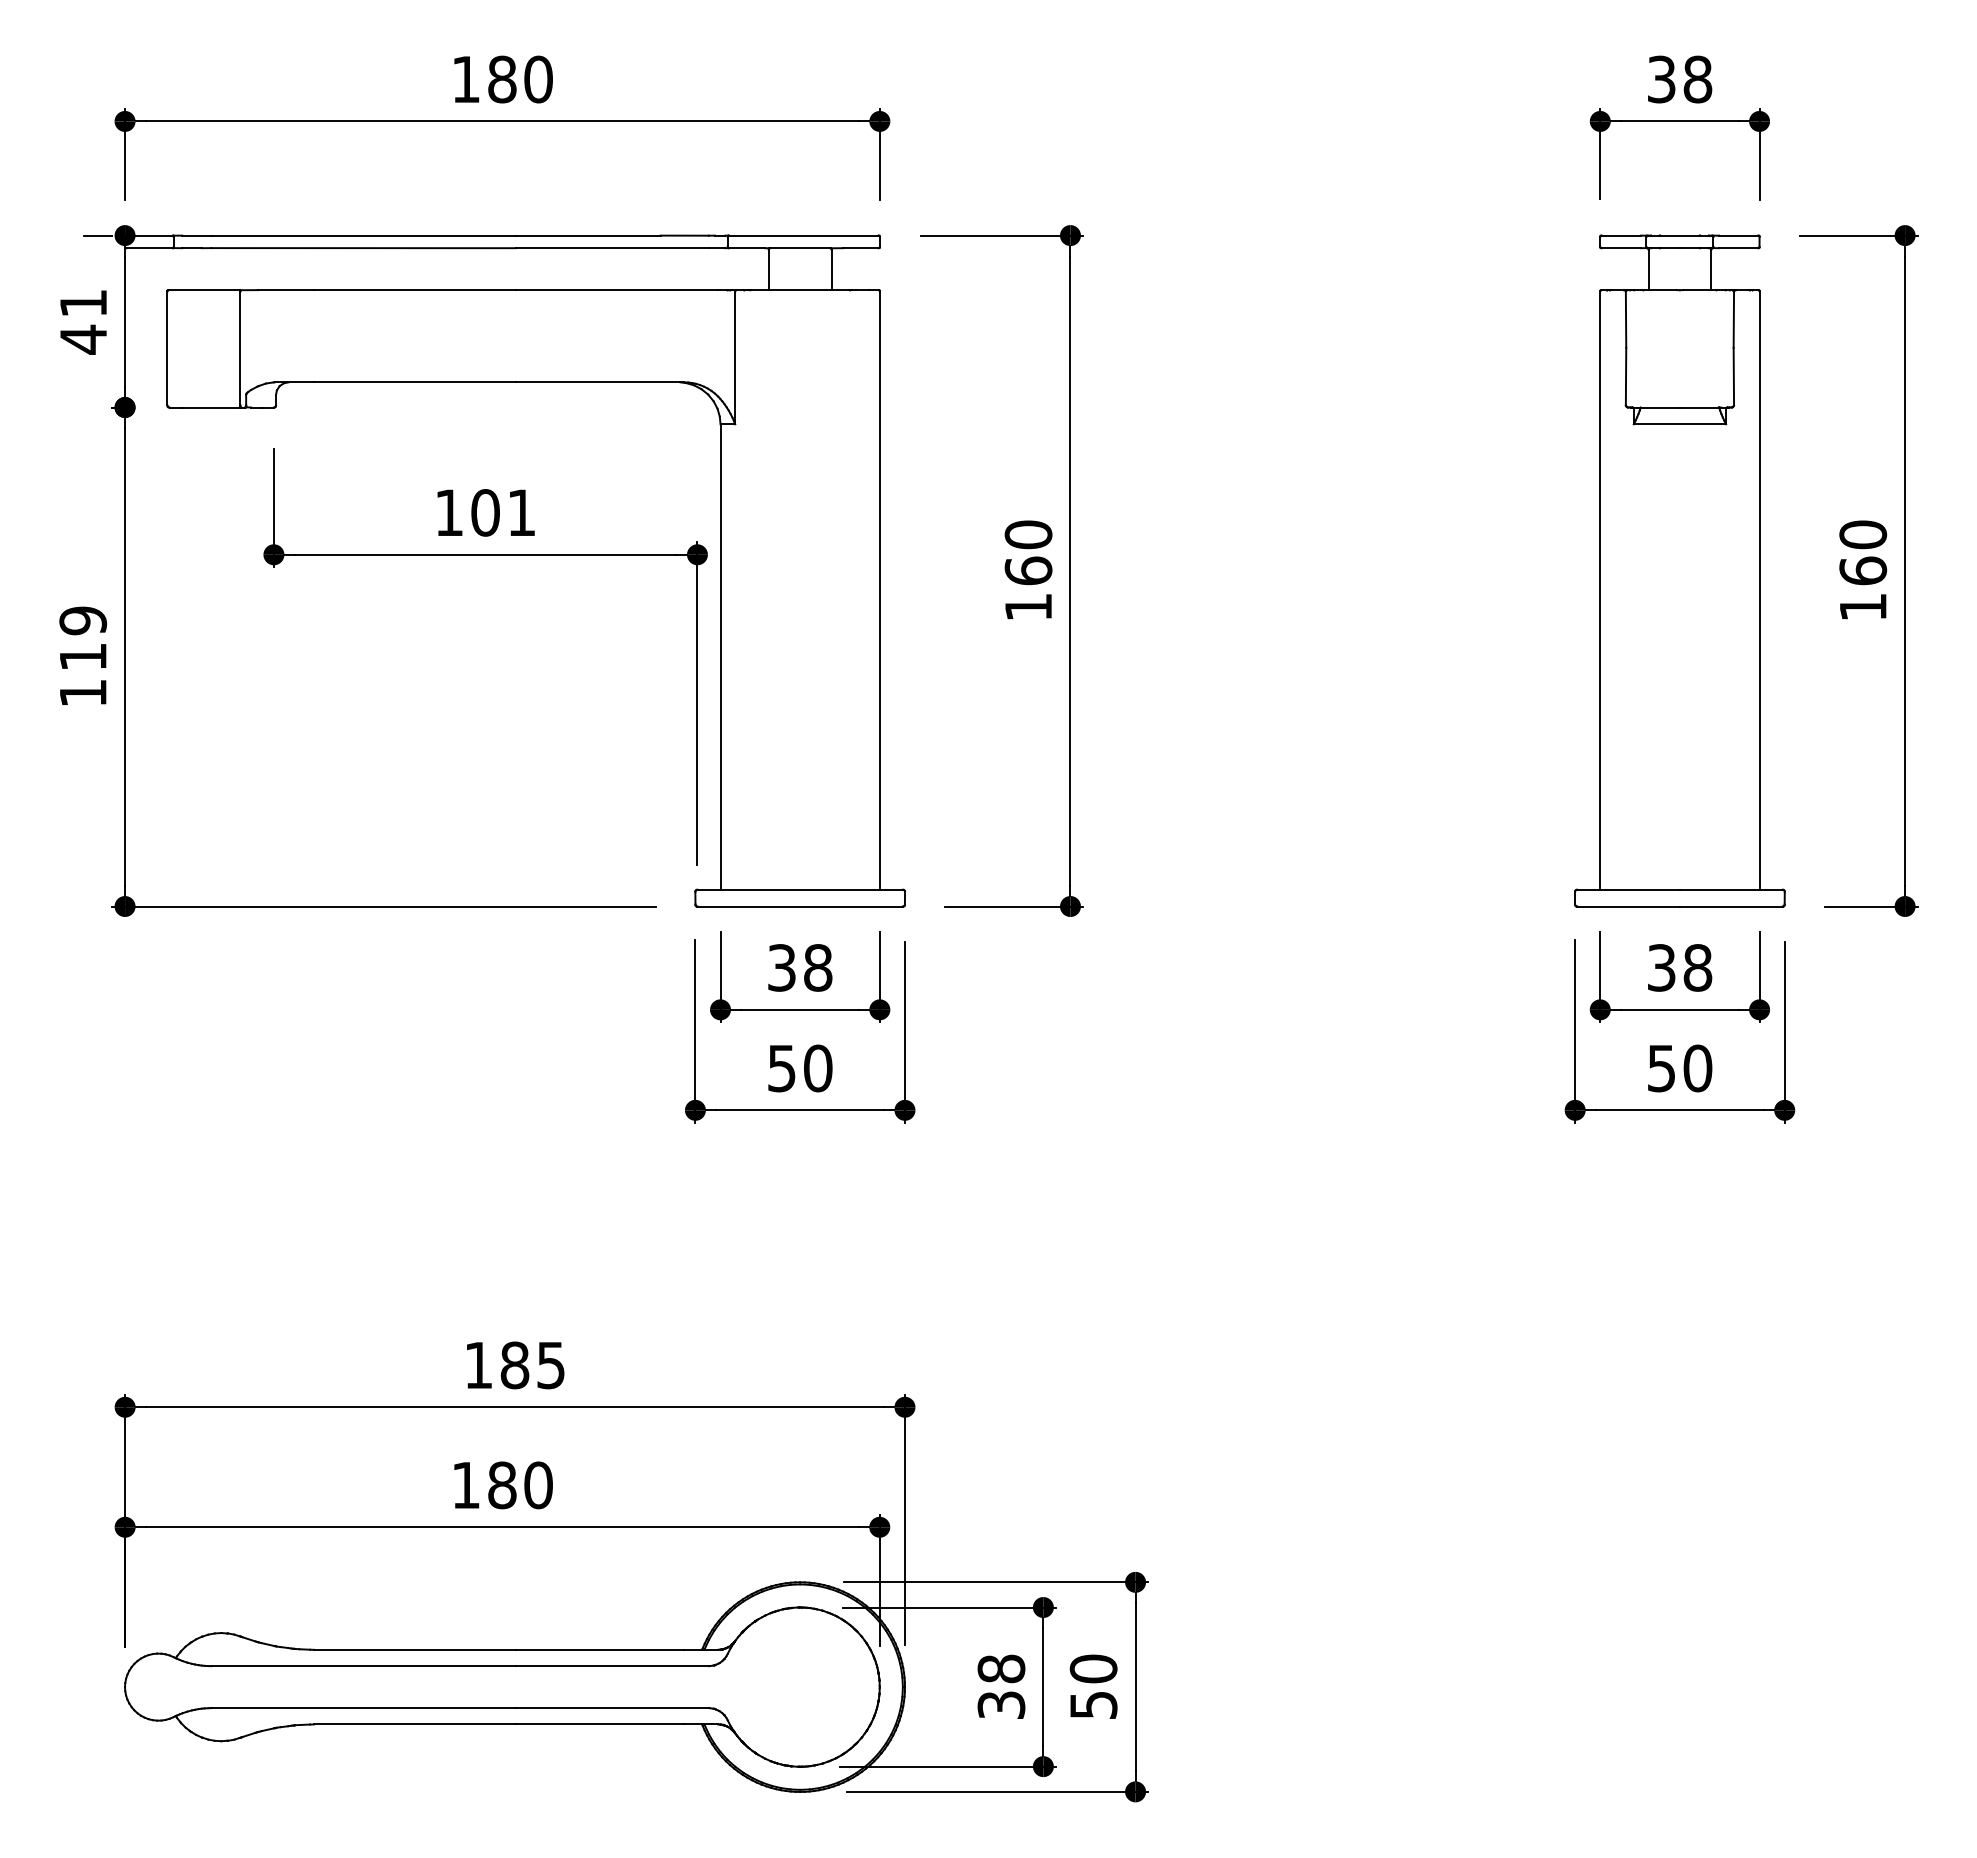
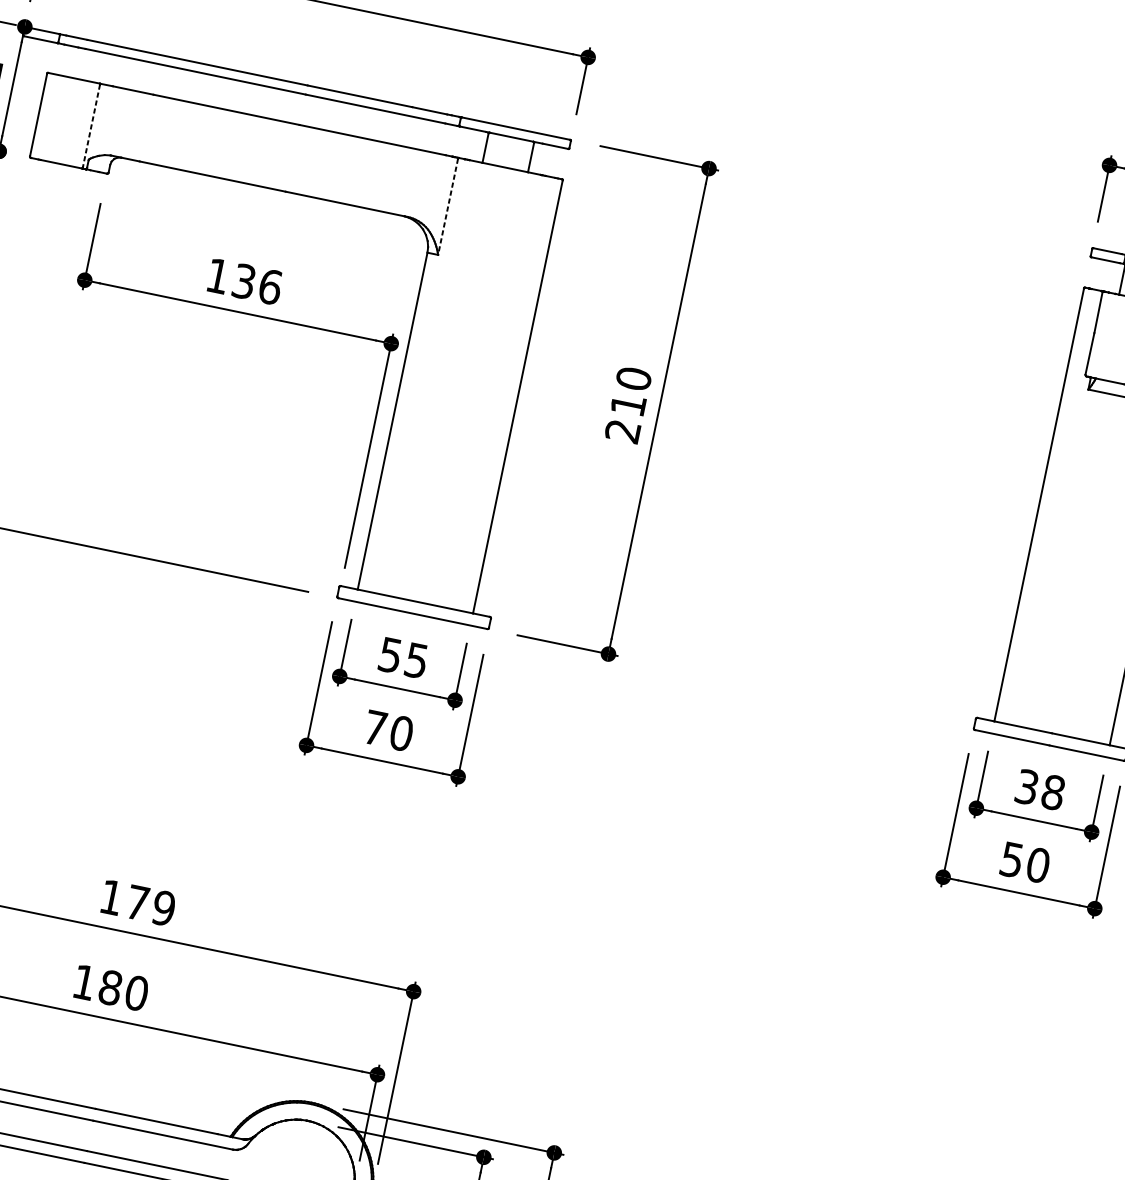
line: (240, 348) -> (91, 125), solid -> dashed
line: (735, 358) -> (448, 207), solid -> dashed
text: (503, 512) -> (257, 284), 101 -> 136
text: (1028, 588) -> (625, 417), 160 -> 210
text: (800, 967) -> (403, 657), 38 -> 55
text: (781, 1068) -> (375, 728), 50 -> 70
text: (532, 1365) -> (150, 905), 185 -> 179

